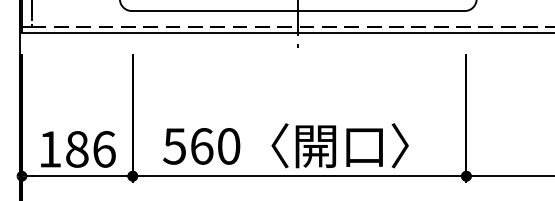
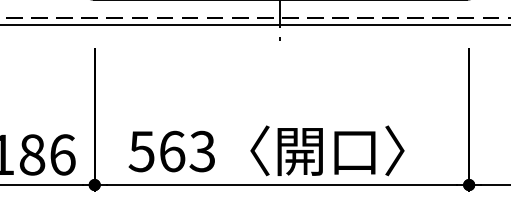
text: (228, 146) -> (202, 151), 560 -> 563

